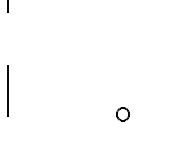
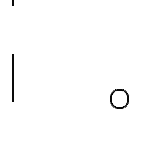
part: (122, 114) -> (119, 99), size x1.6

